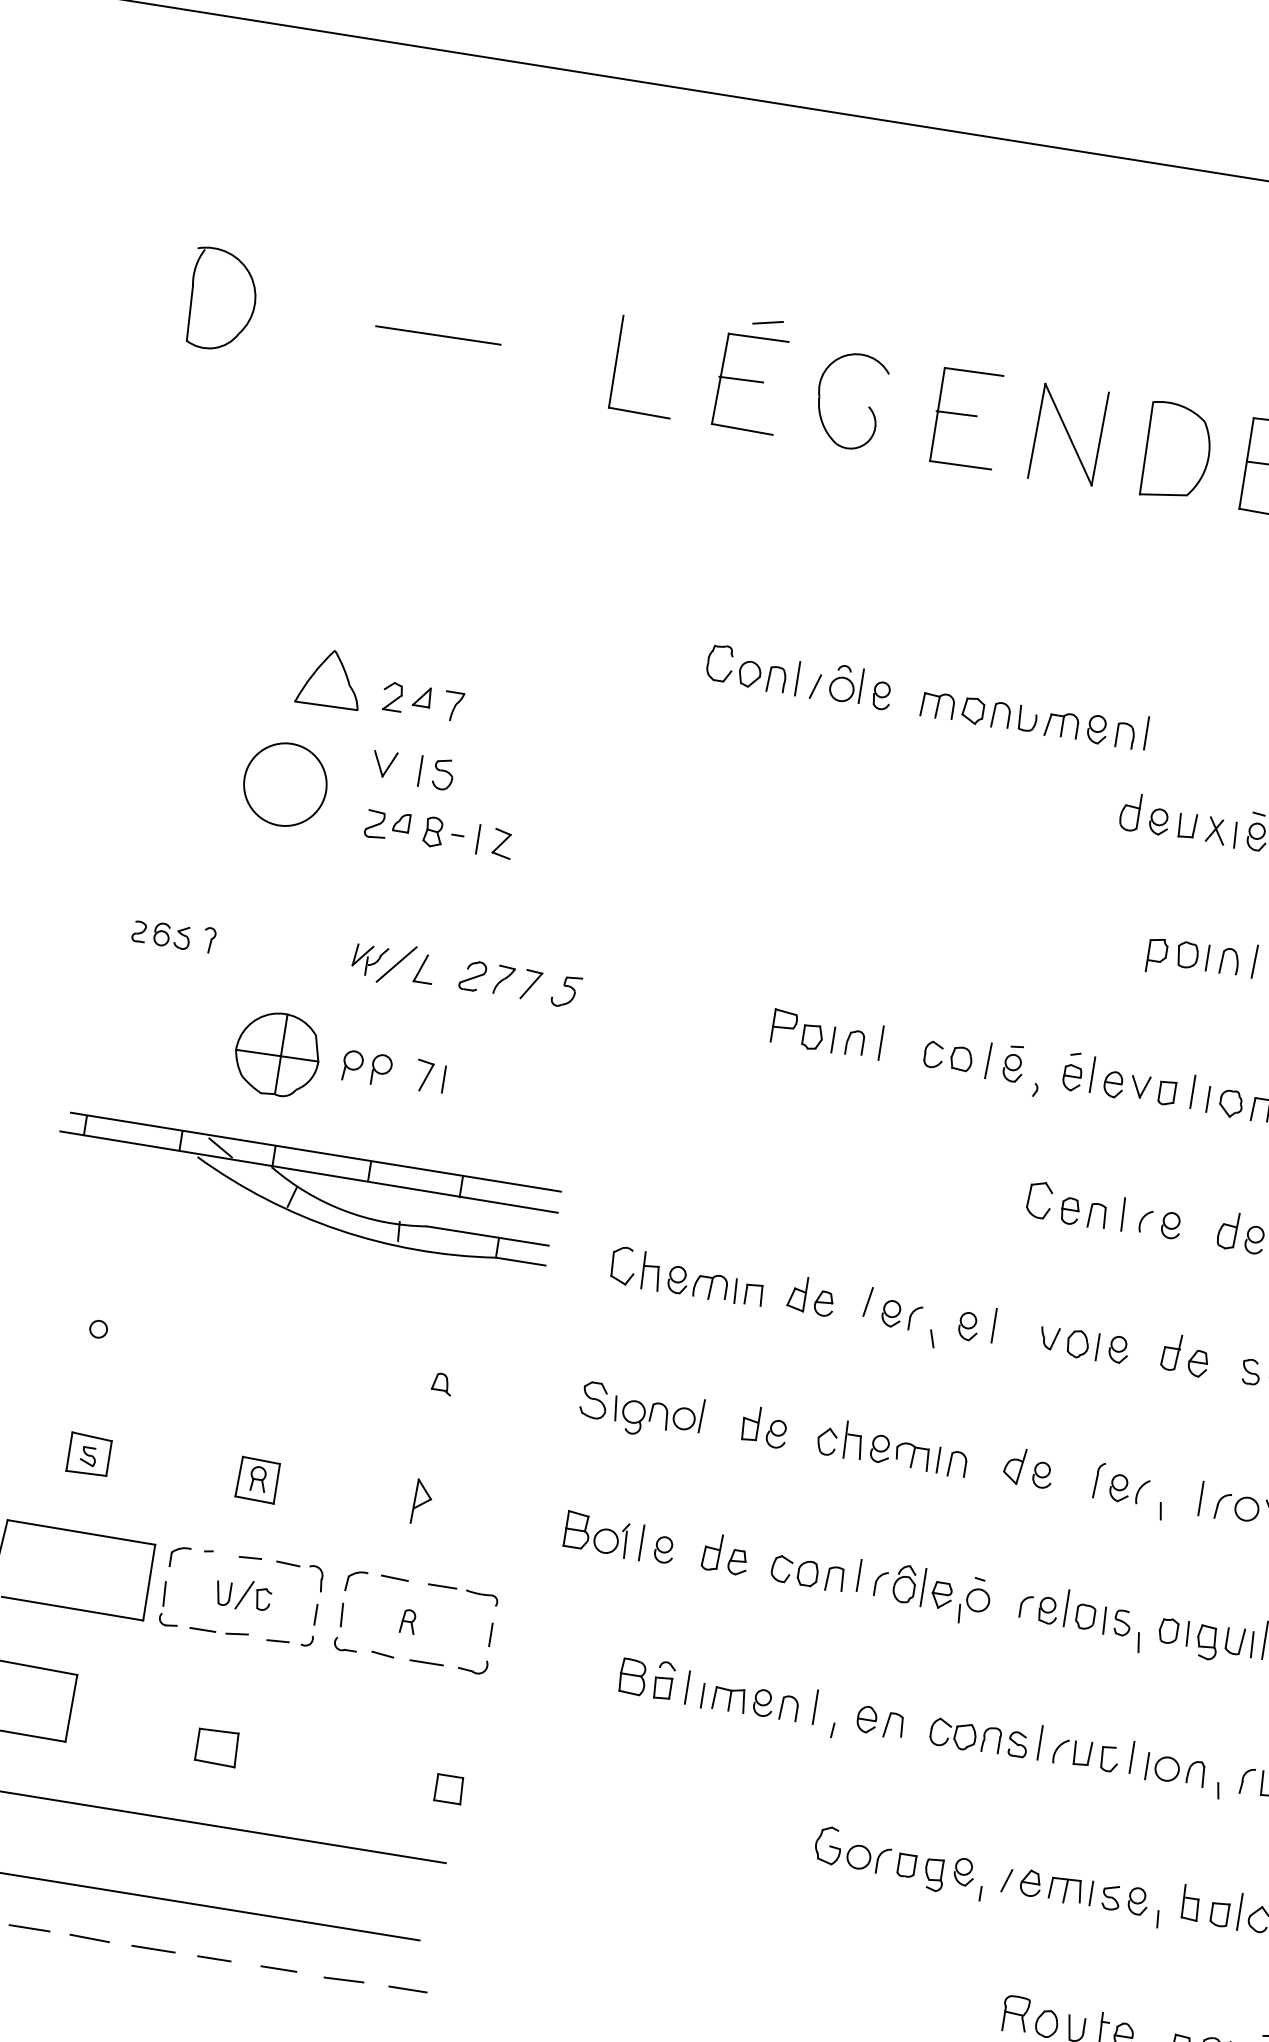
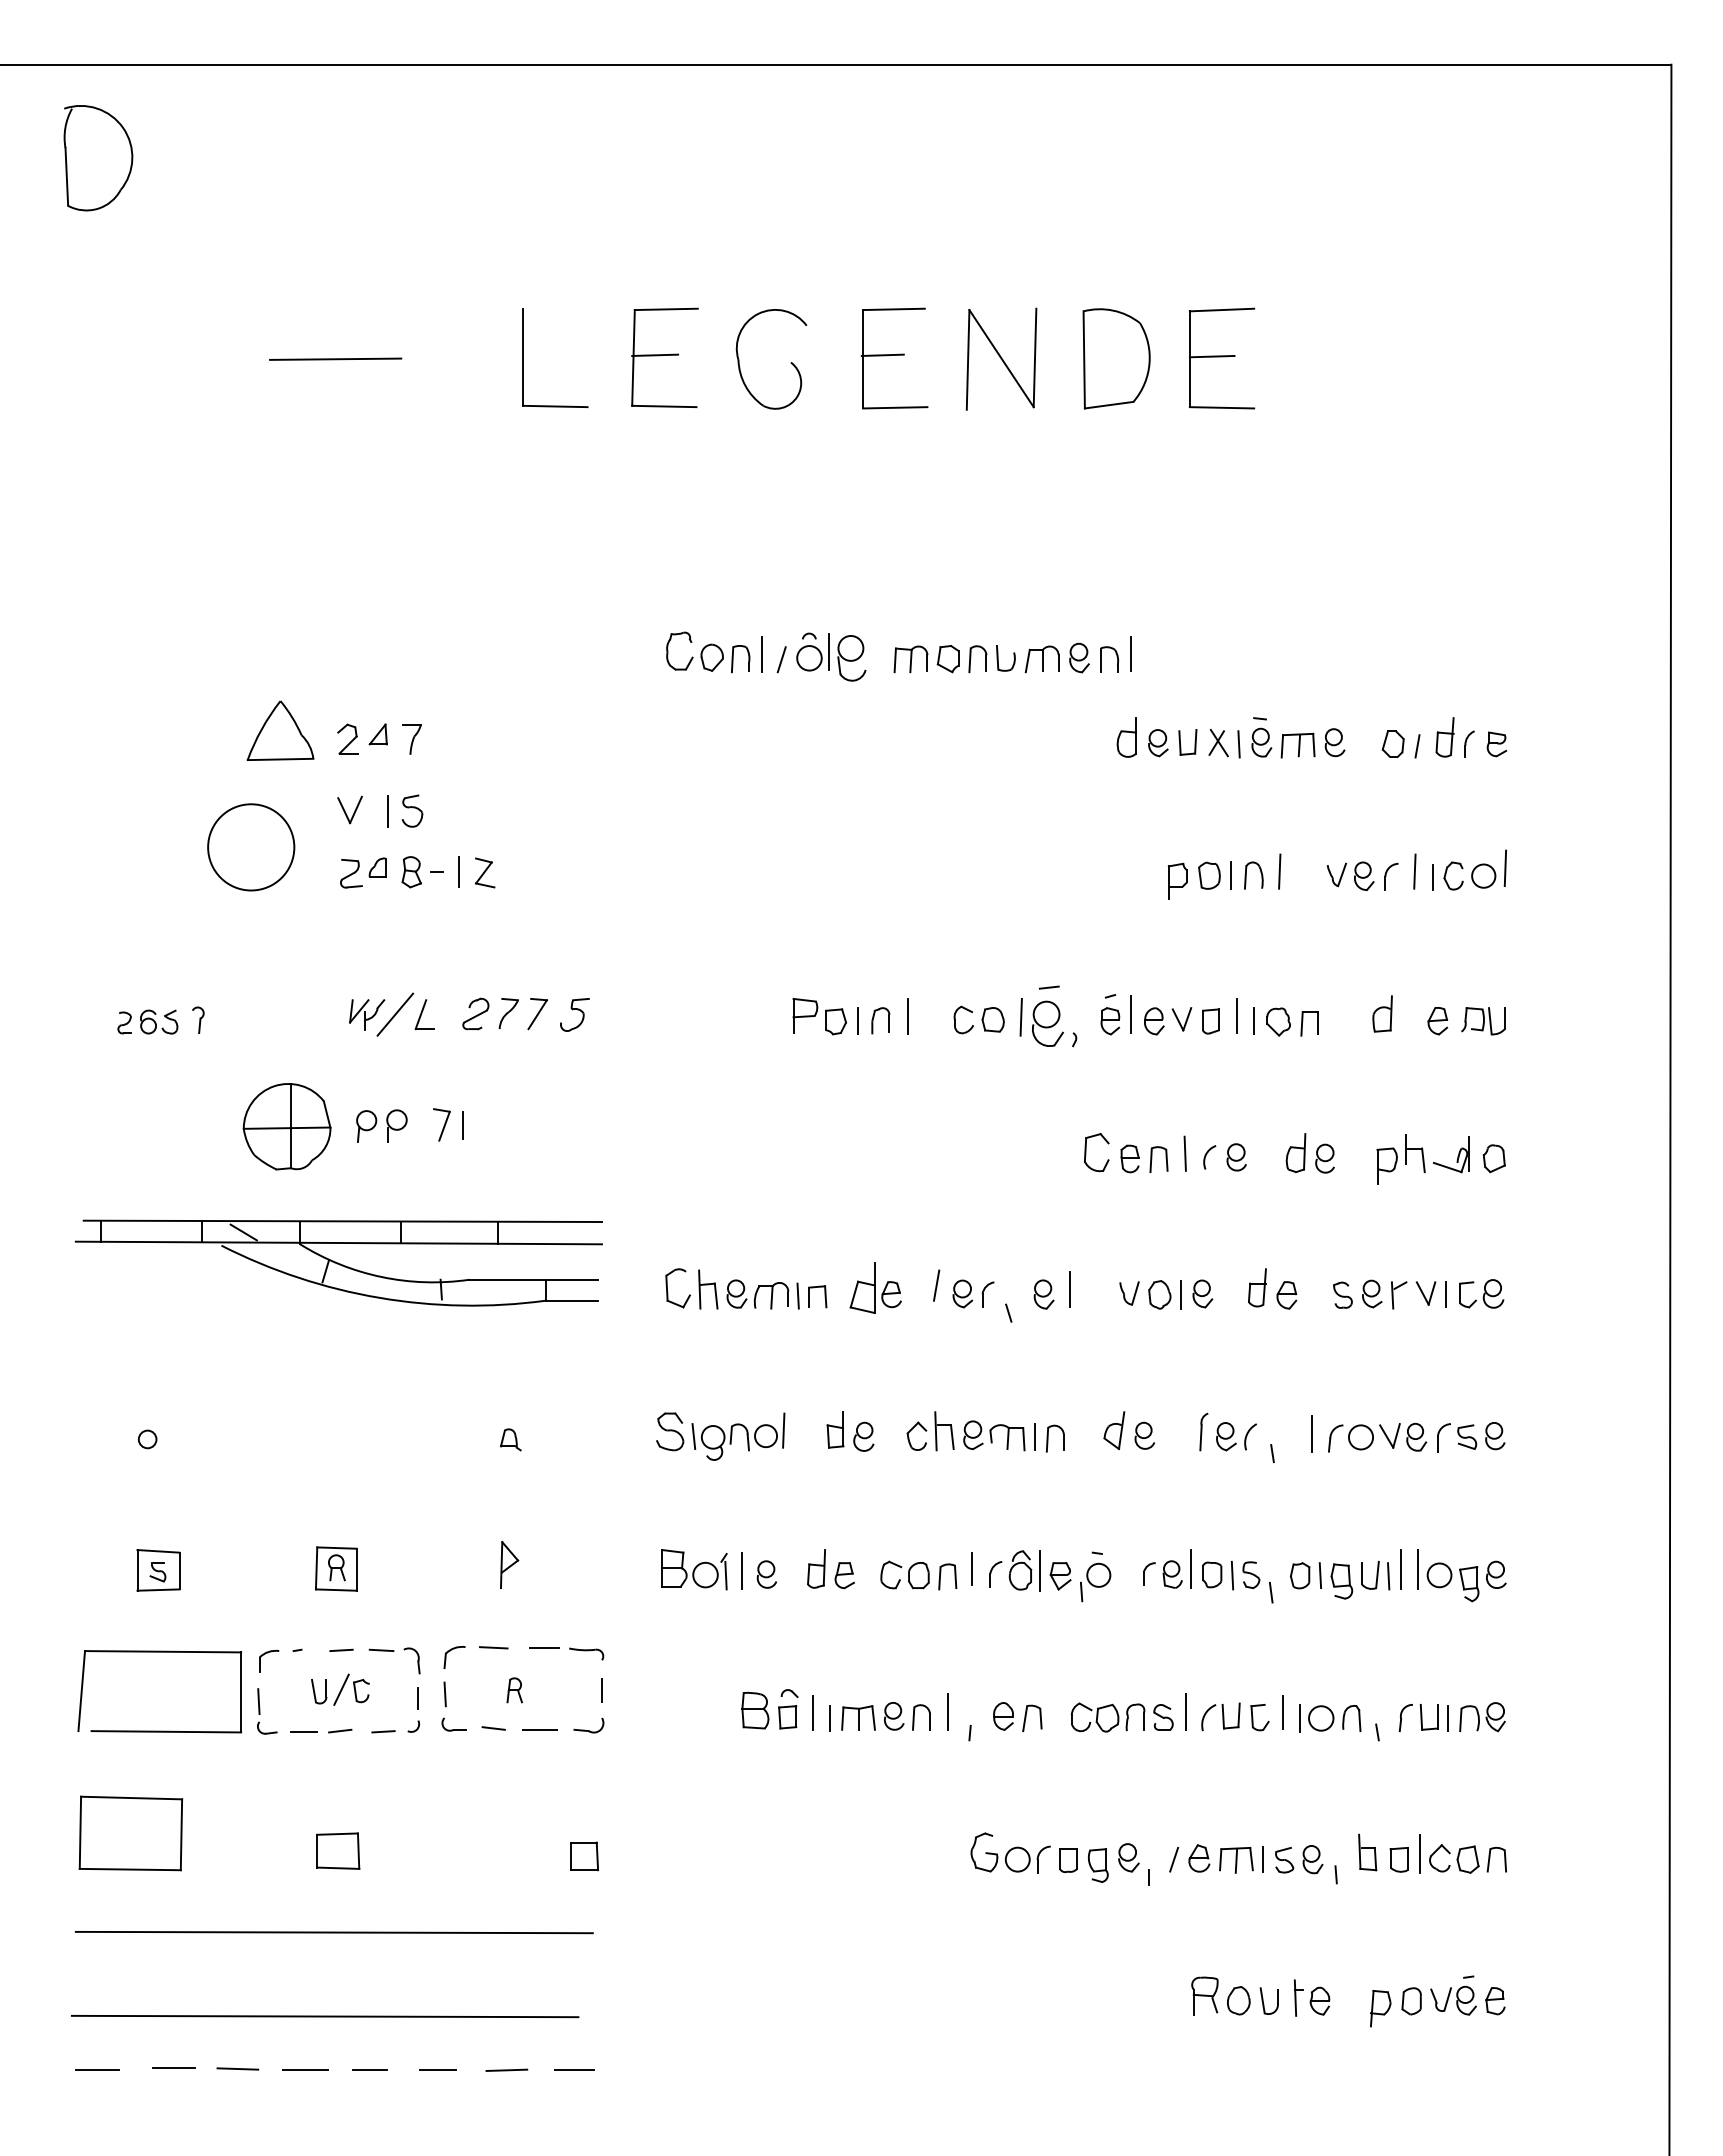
part: (222, 300) -> (98, 158), moved
line: (768, 322) -> (673, 292), removed
part: (881, 695) -> (851, 658), size x1.6
part: (1013, 1063) -> (1047, 1015), size x1.6
part: (796, 1293) -> (861, 1288), size x1.4

